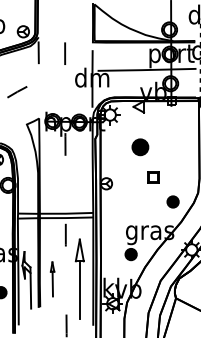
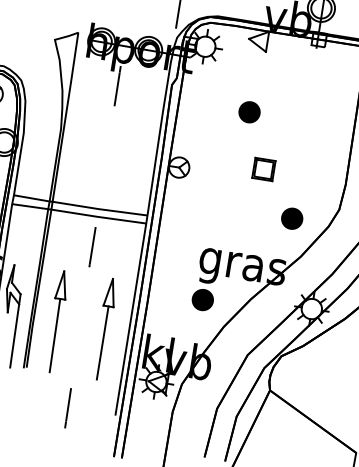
part: (139, 146) -> (248, 110), size x0.71
part: (79, 278) -> (104, 327), size x0.71
part: (52, 279) -> (56, 321), size x1.67

